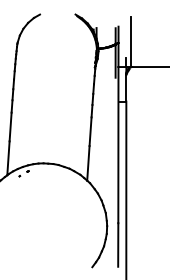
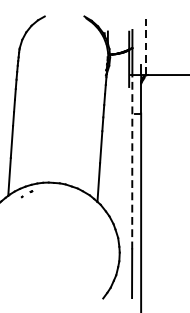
line: (130, 41) -> (145, 46), solid -> dashed
line: (118, 144) -> (132, 161), solid -> dashed

